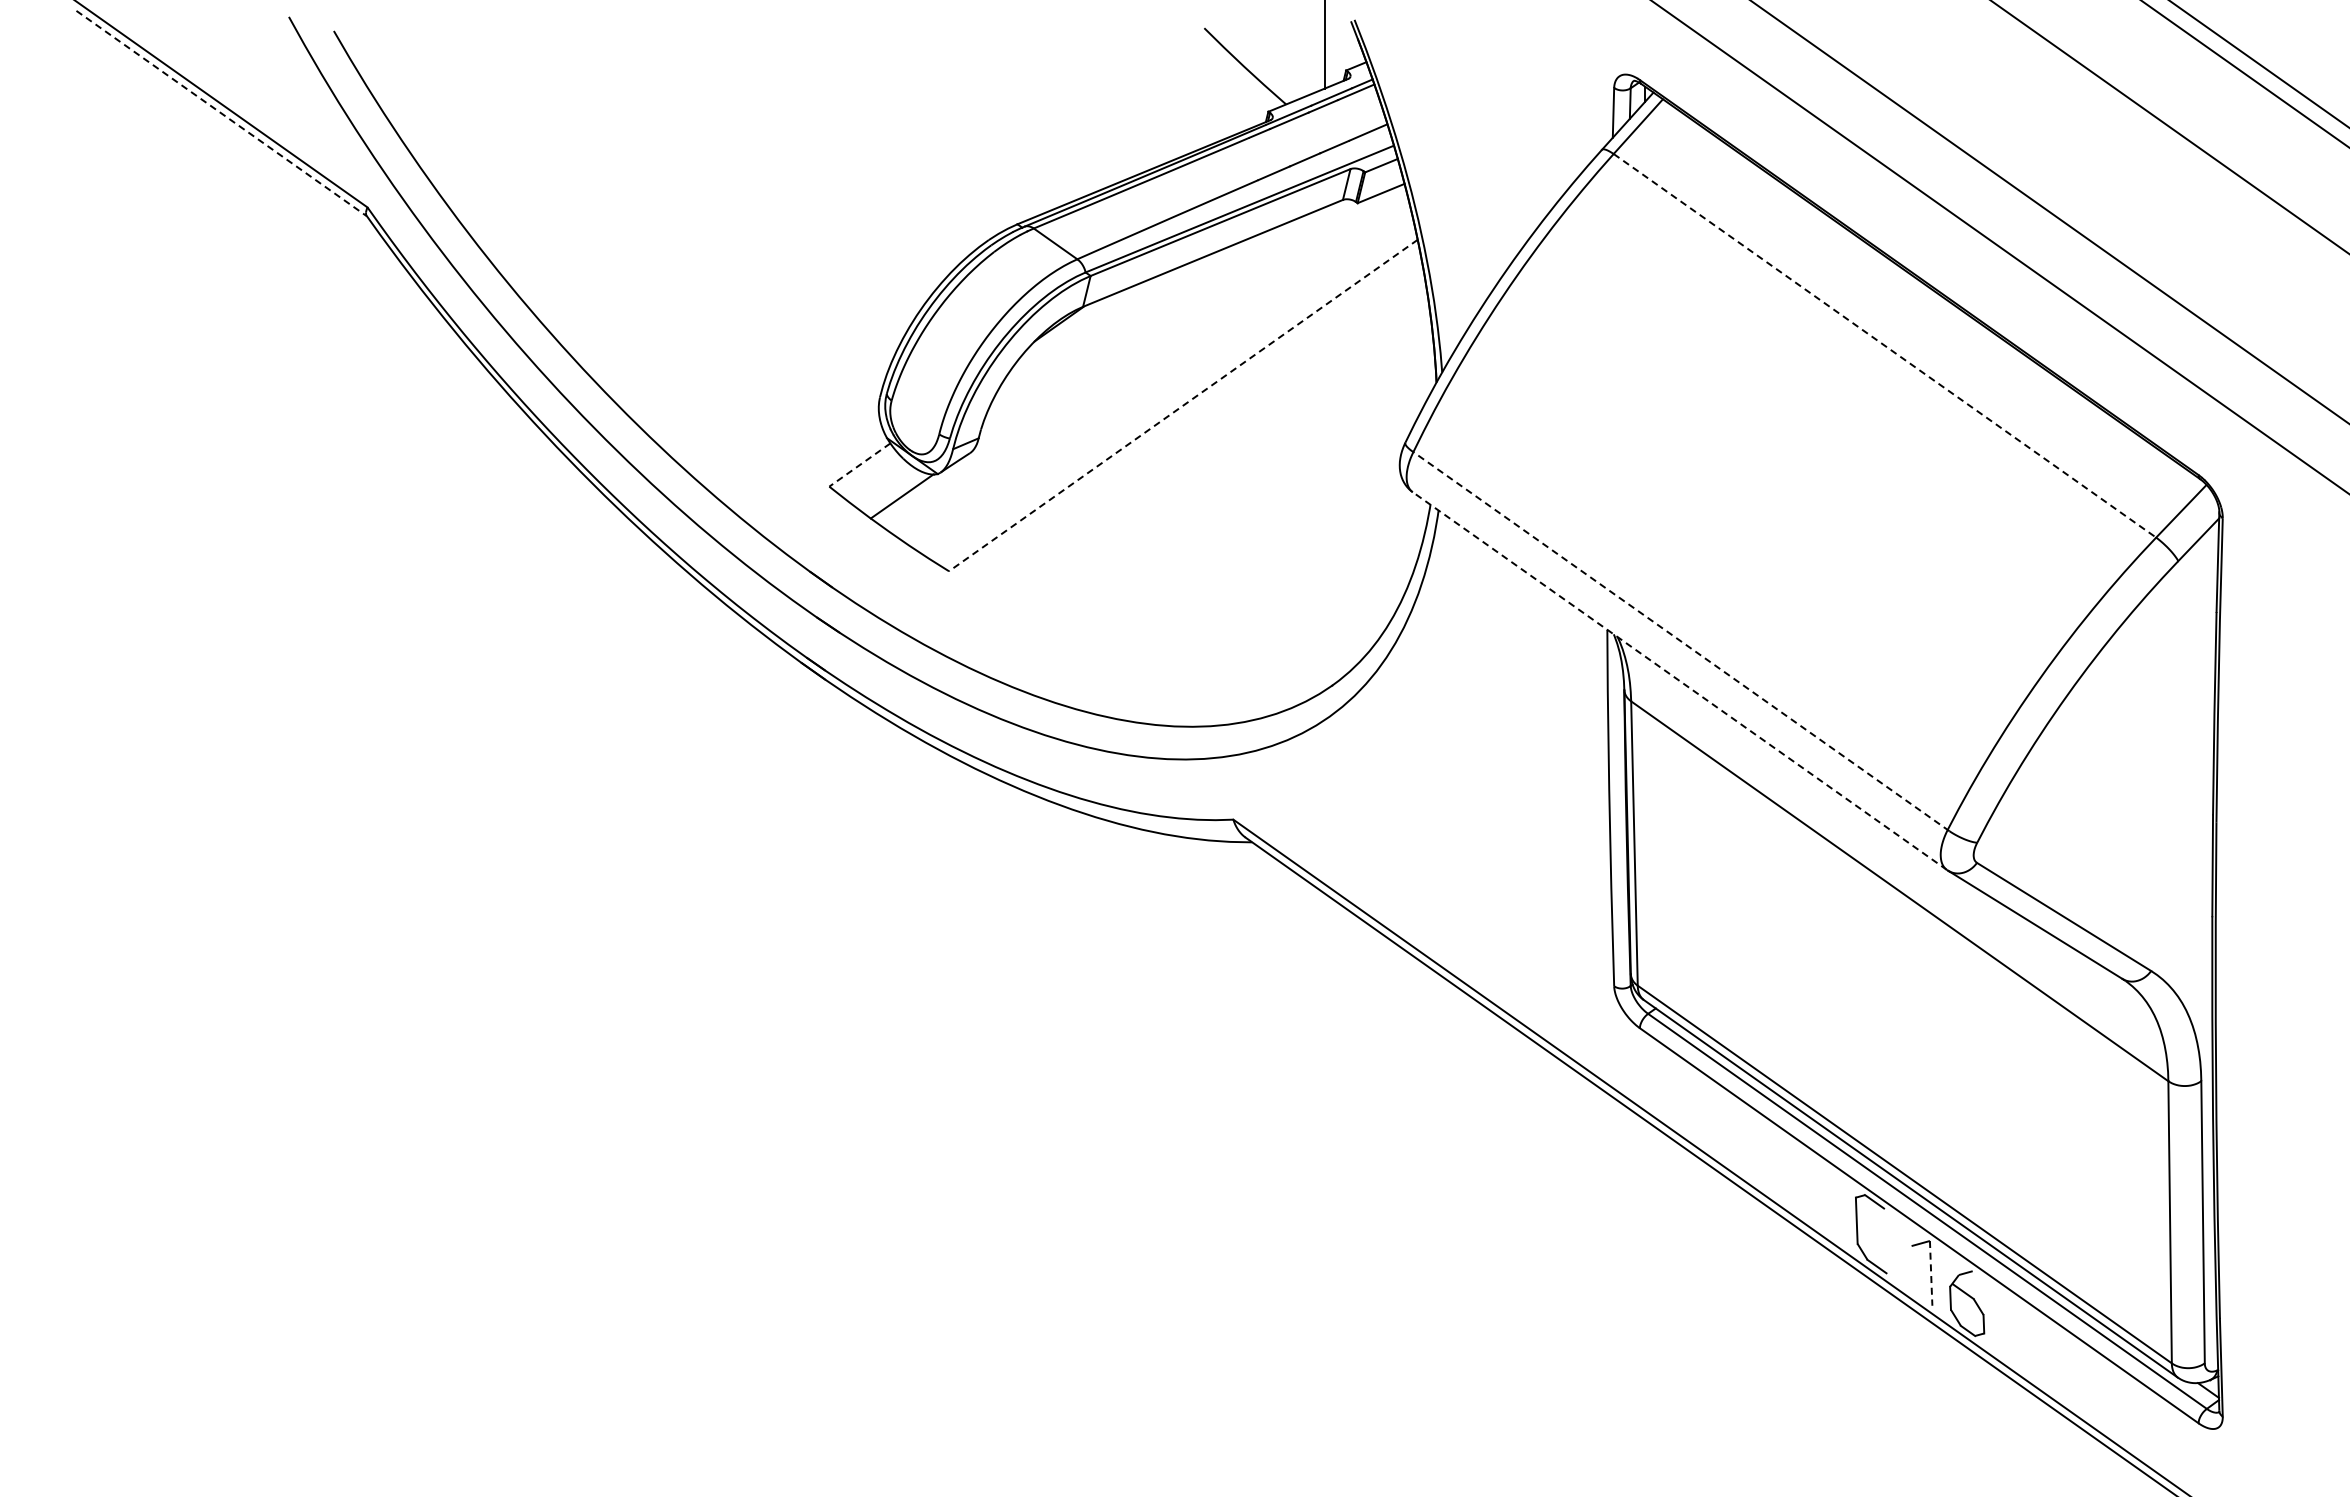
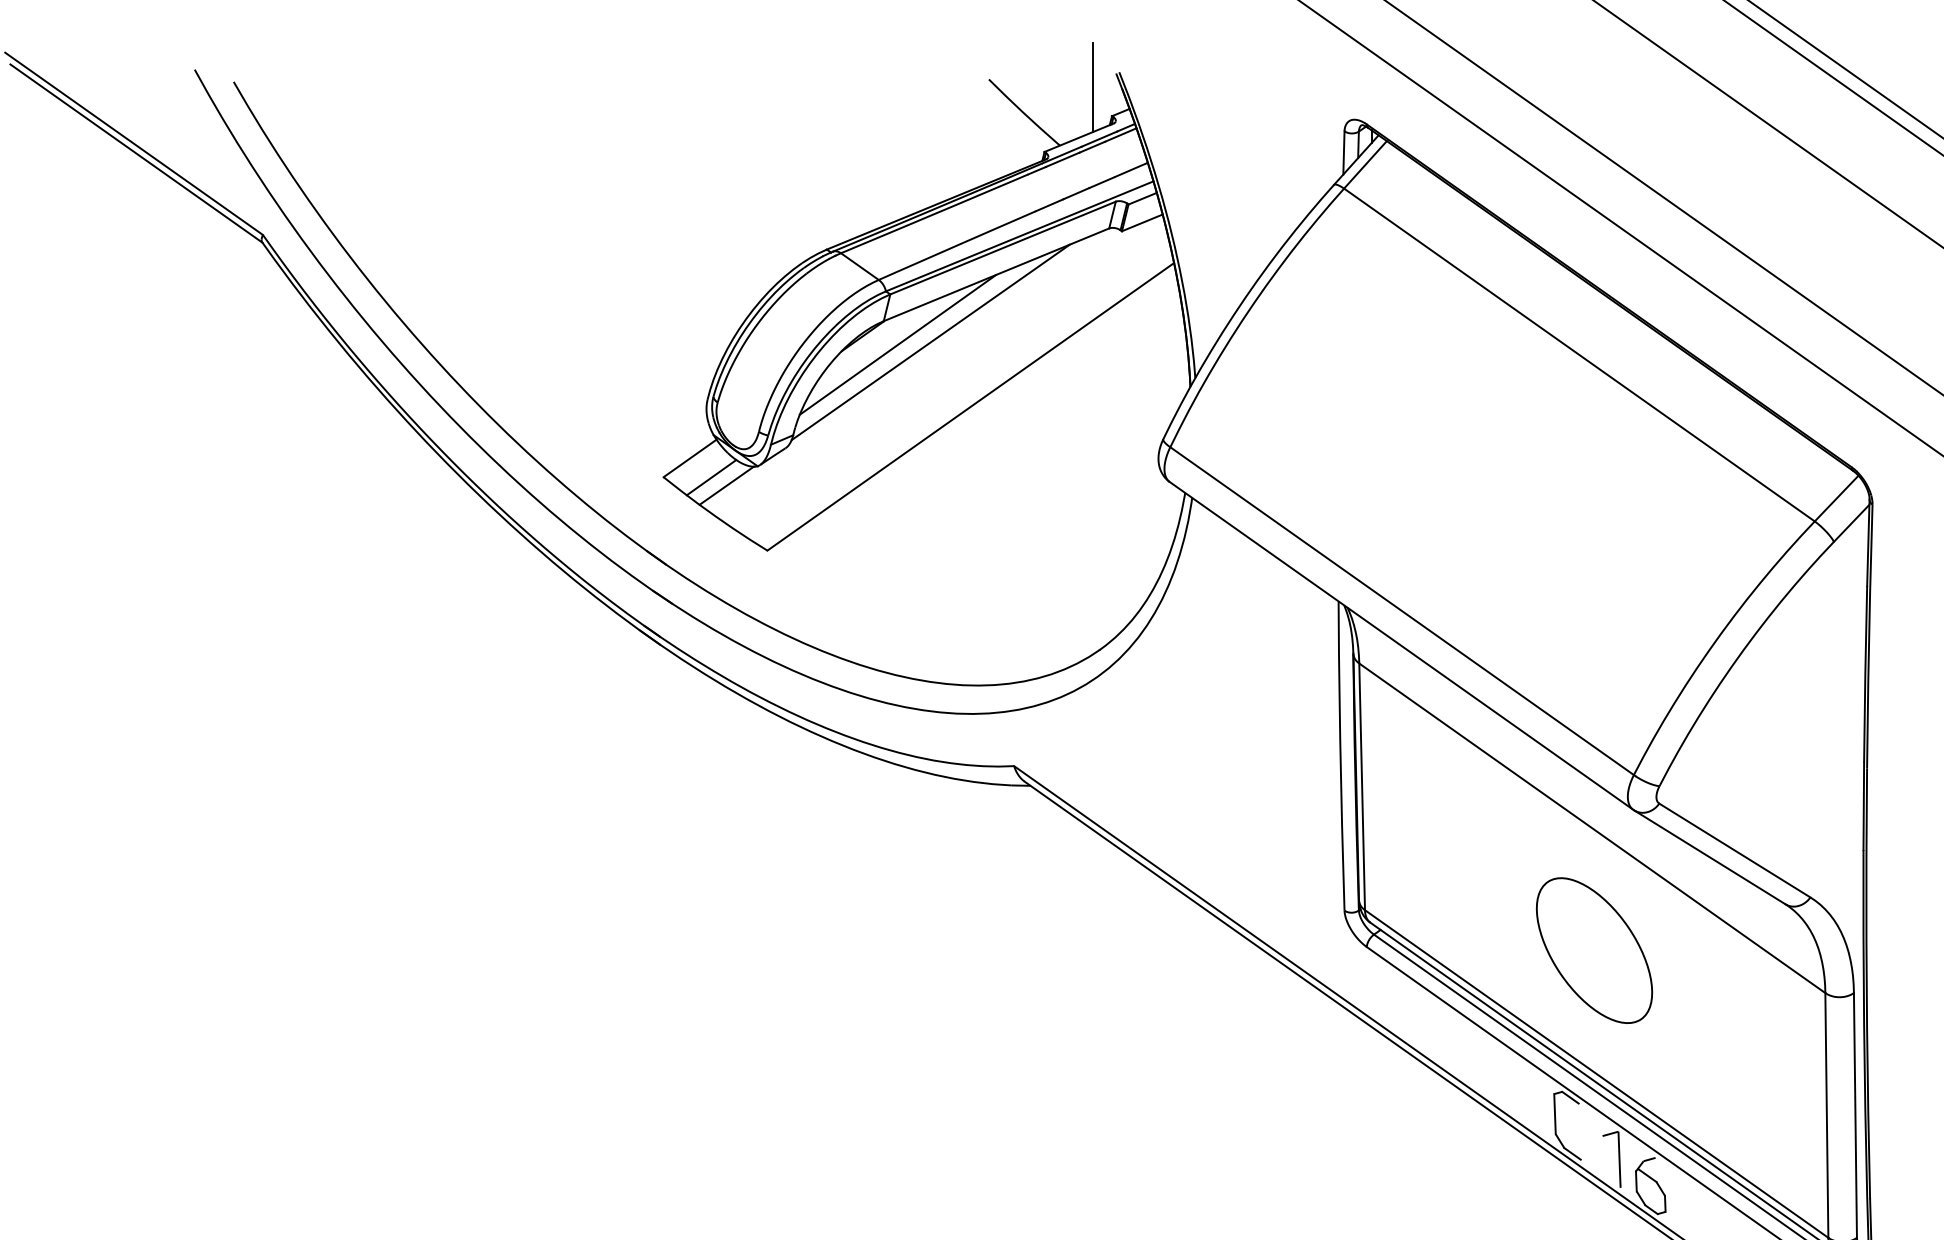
line: (221, 113) -> (136, 153), dashed -> solid
line: (1136, 330) -> (930, 341), added
line: (1099, 333) -> (898, 344), added
line: (1885, 346) -> (1579, 355), dashed -> solid
line: (1182, 405) -> (970, 406), dashed -> solid
line: (859, 465) -> (689, 458), dashed -> solid
line: (884, 486) -> (711, 477), added
line: (1681, 641) -> (1402, 611), dashed -> solid
line: (1679, 680) -> (1401, 645), dashed -> solid
part: (1901, 1031) -> (1593, 949), added
line: (1931, 1274) -> (1619, 1160), dashed -> solid

